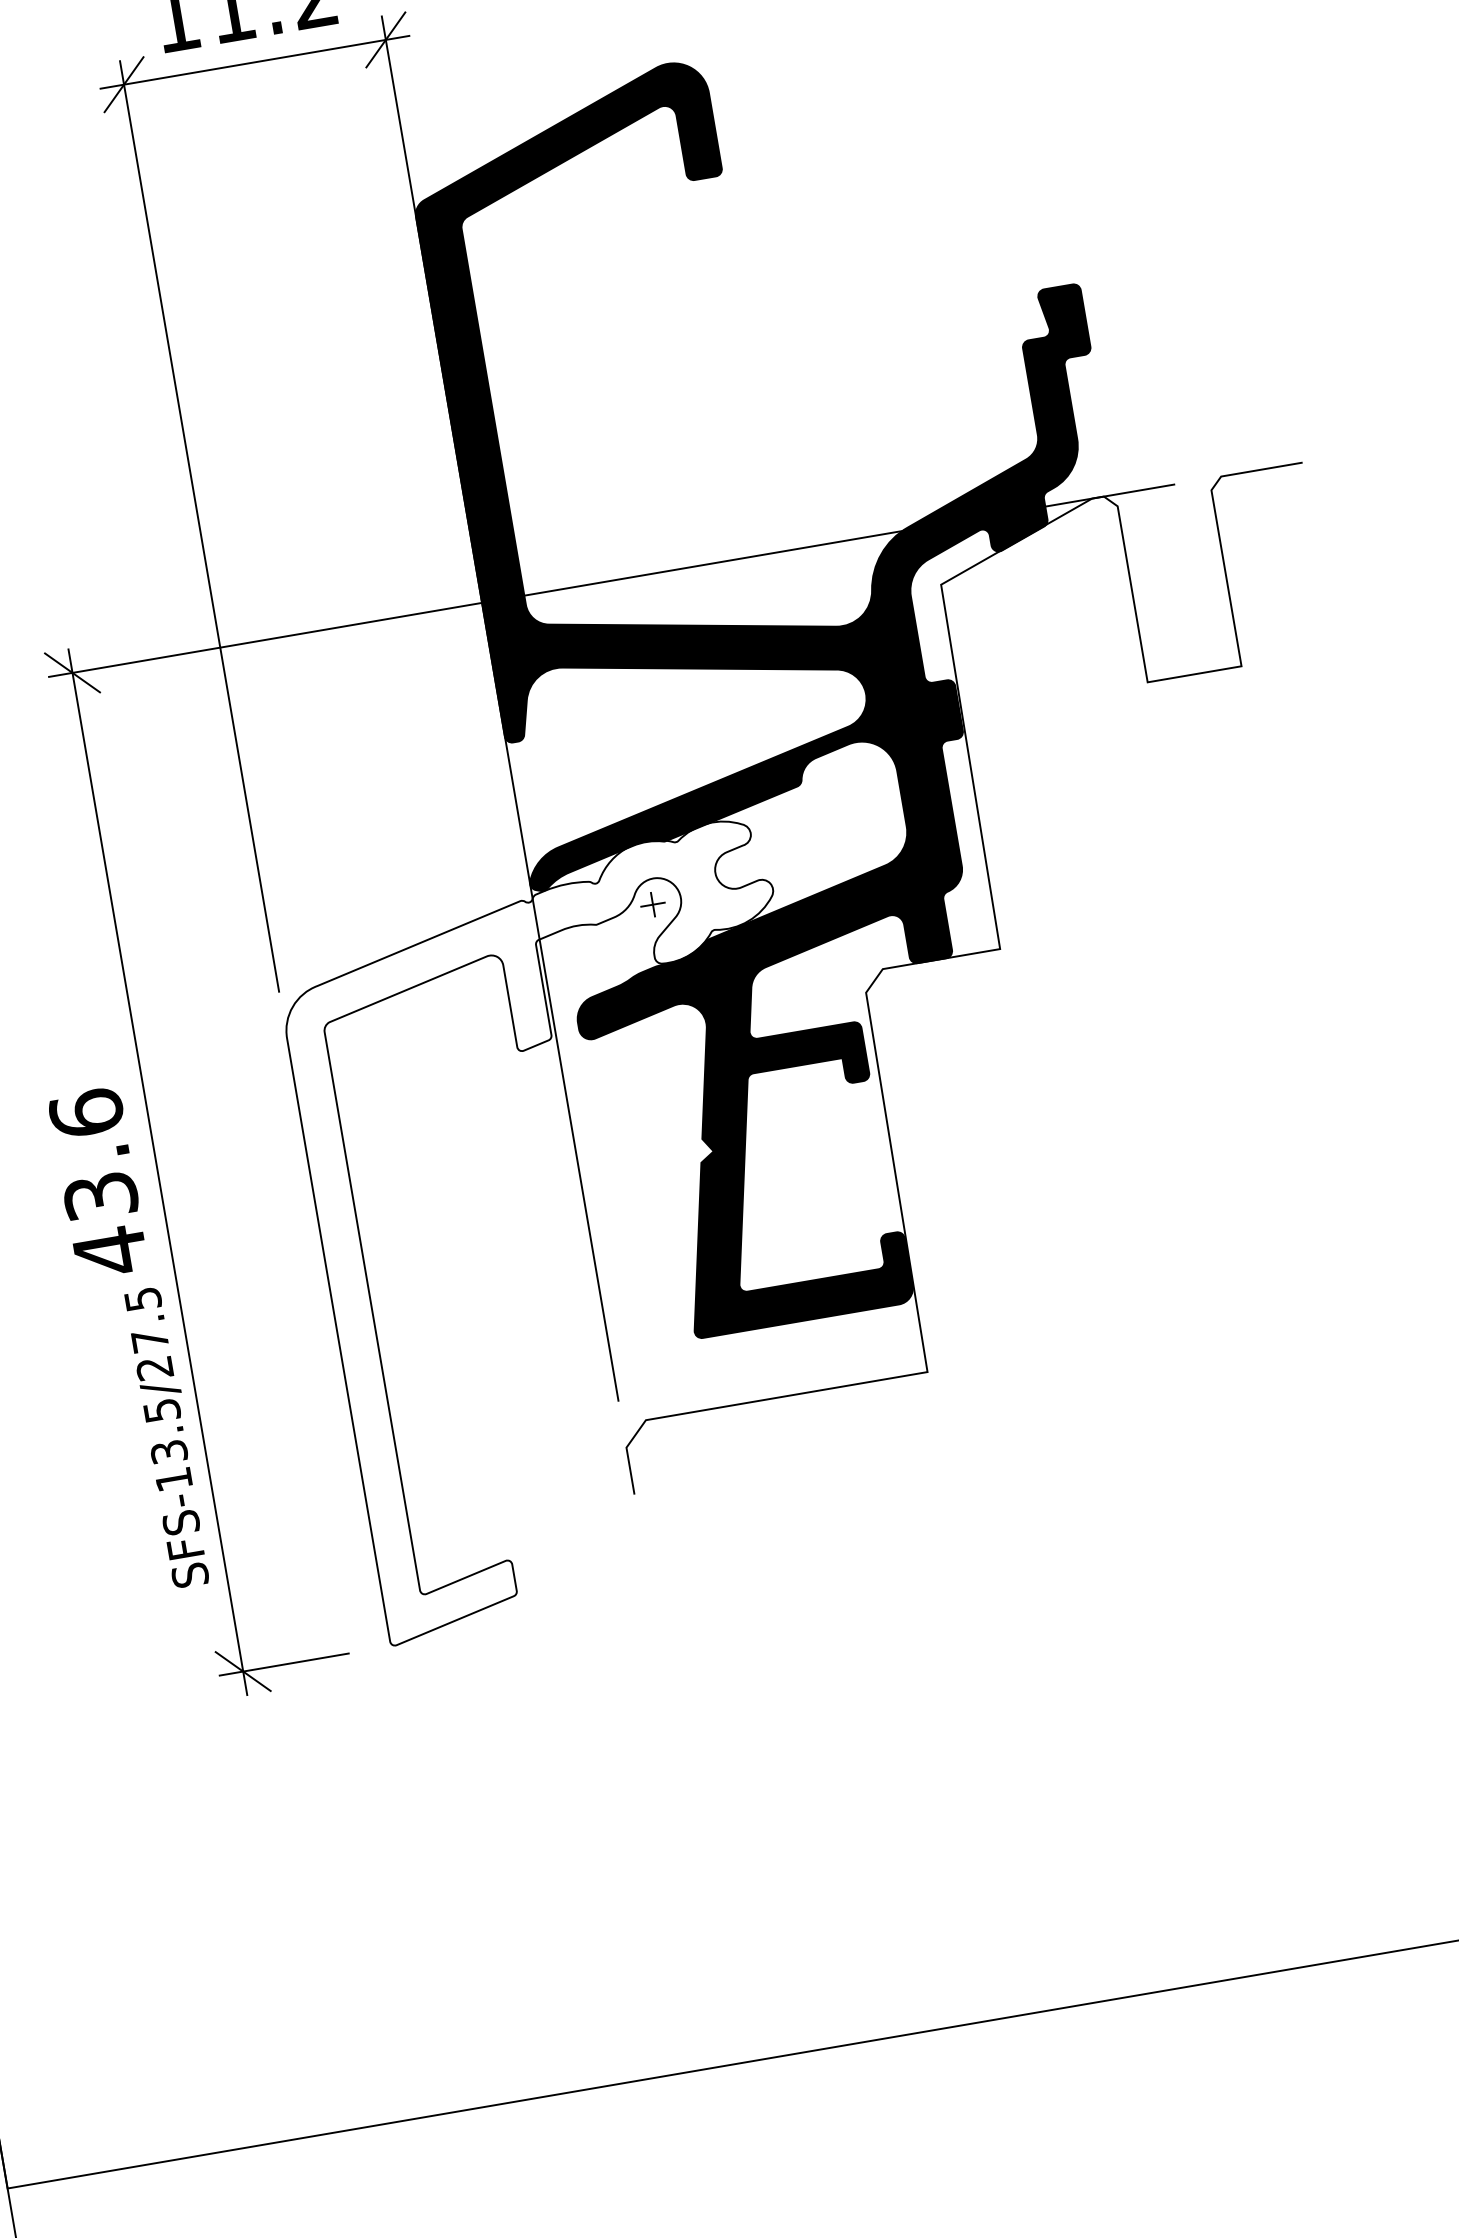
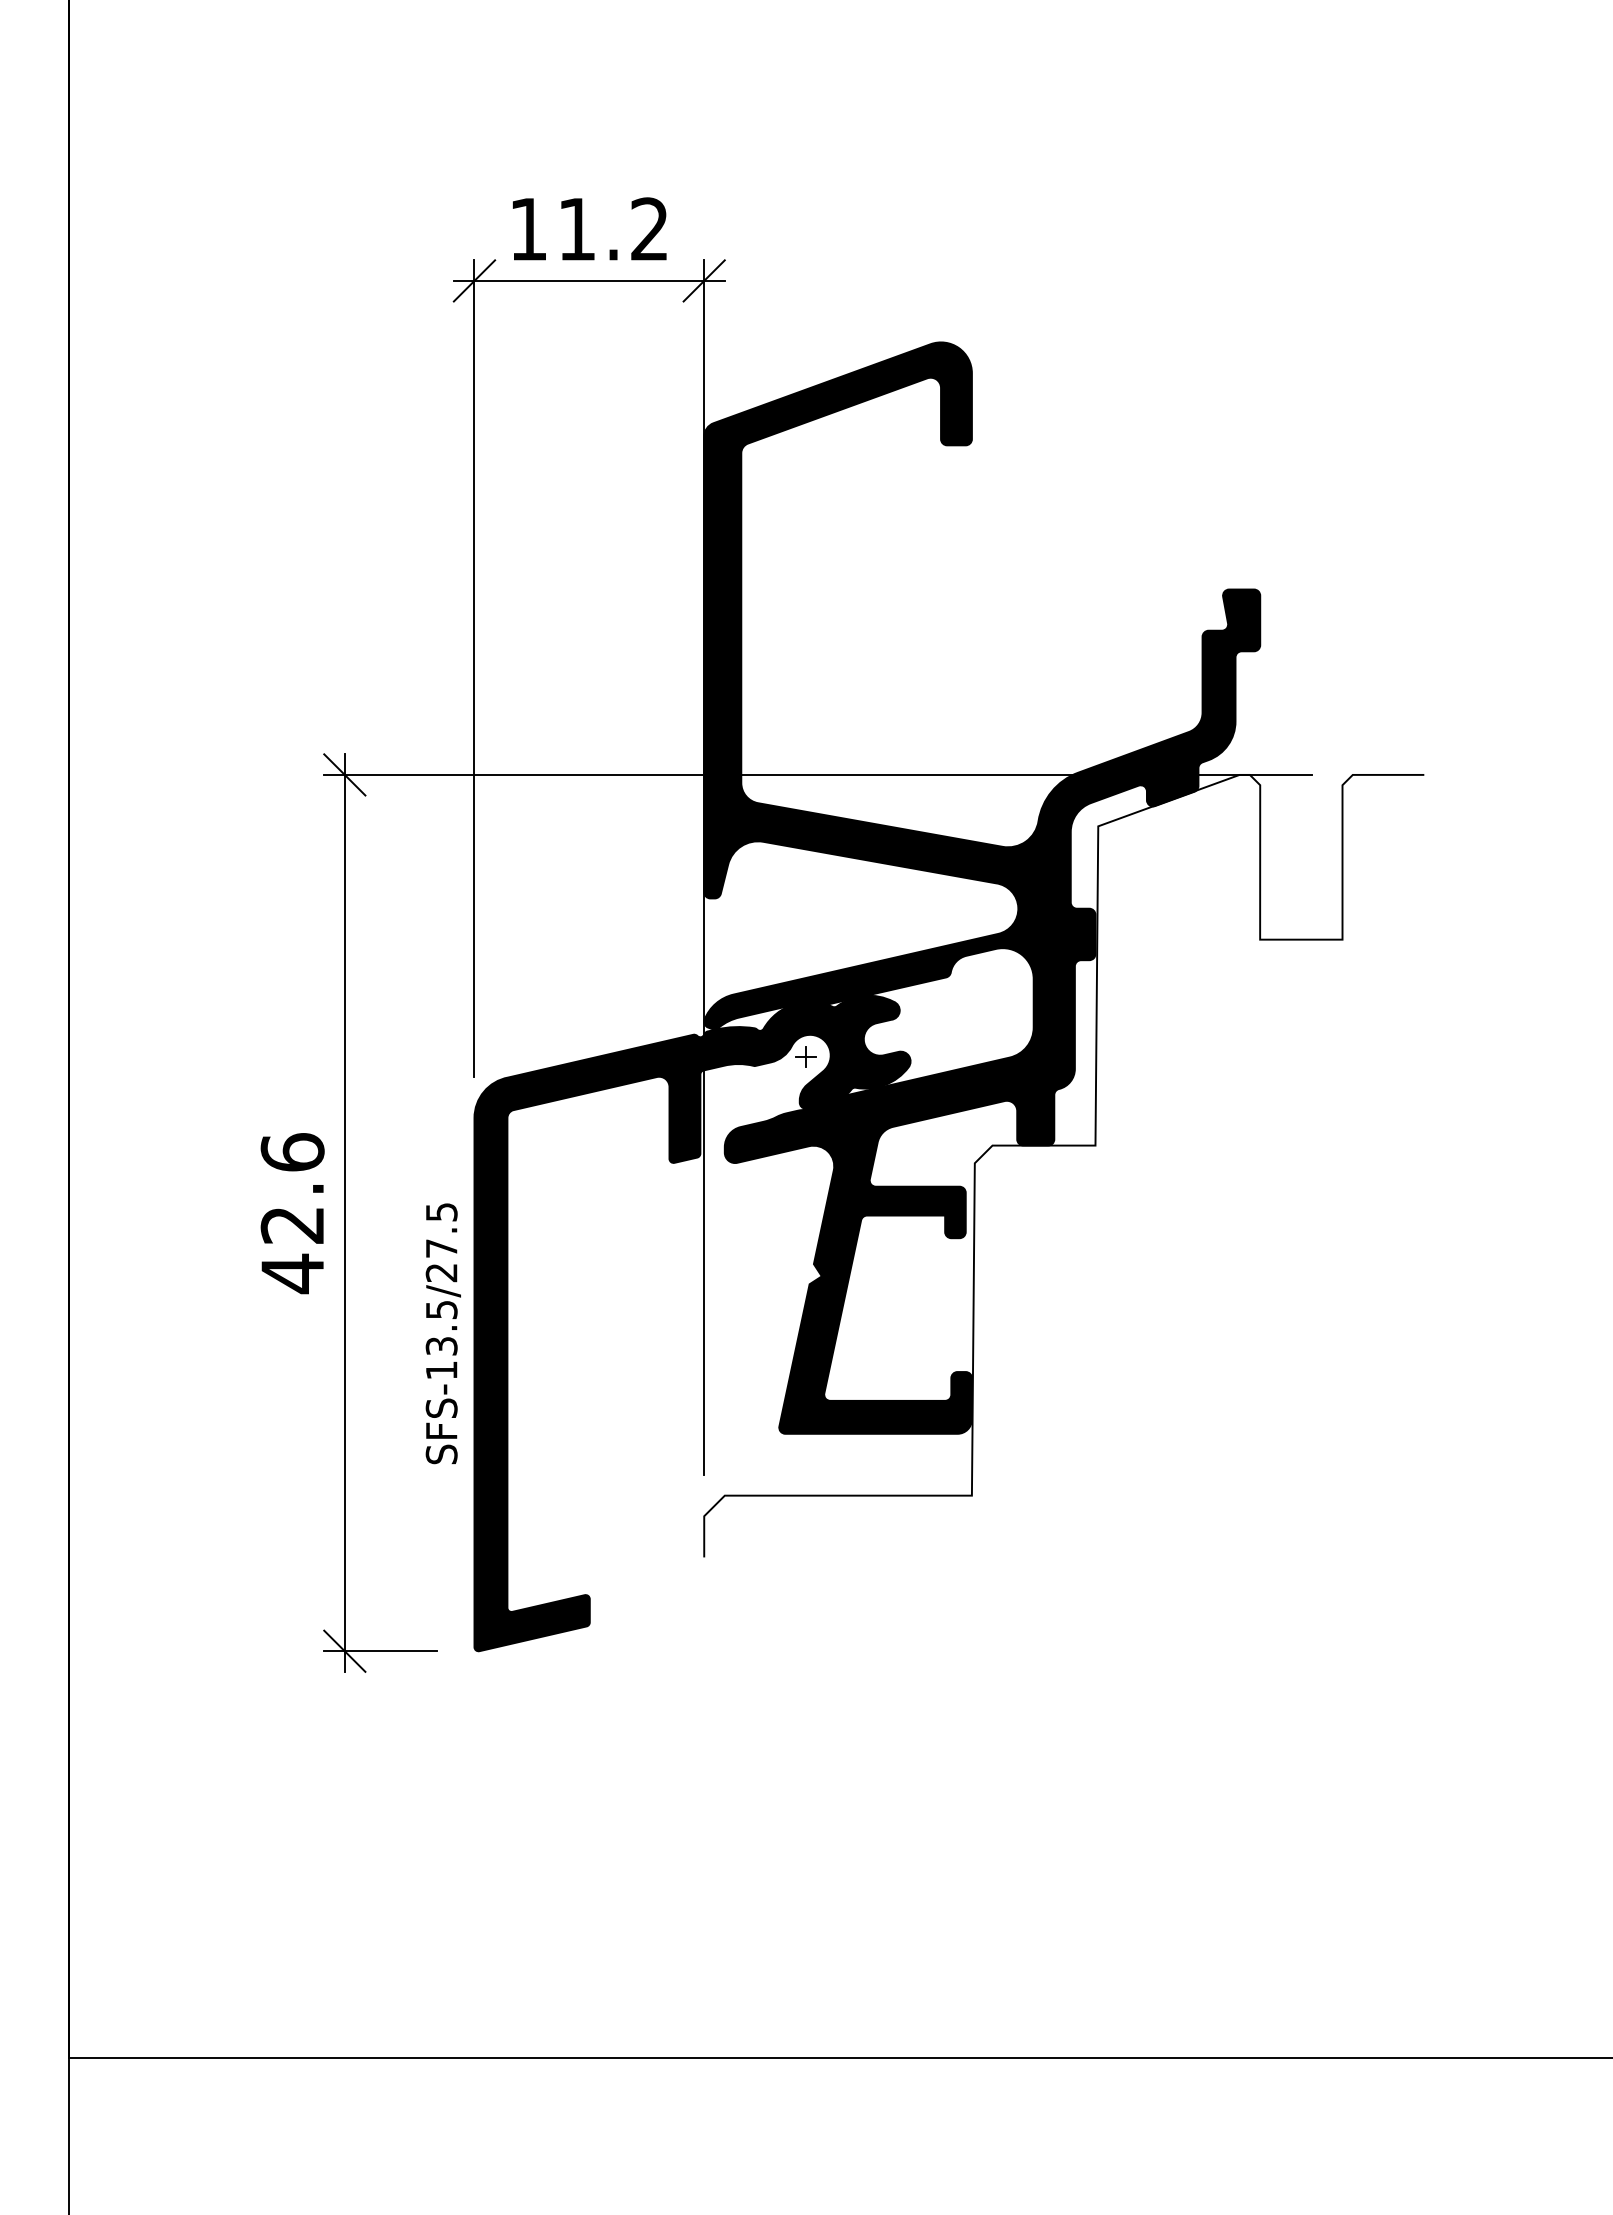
text: (100, 1196) -> (292, 1225), 43.6 -> 42.6
fill: (575, 1230) -> (692, 1323), added
text: (167, 1437) -> (442, 1333), moved

